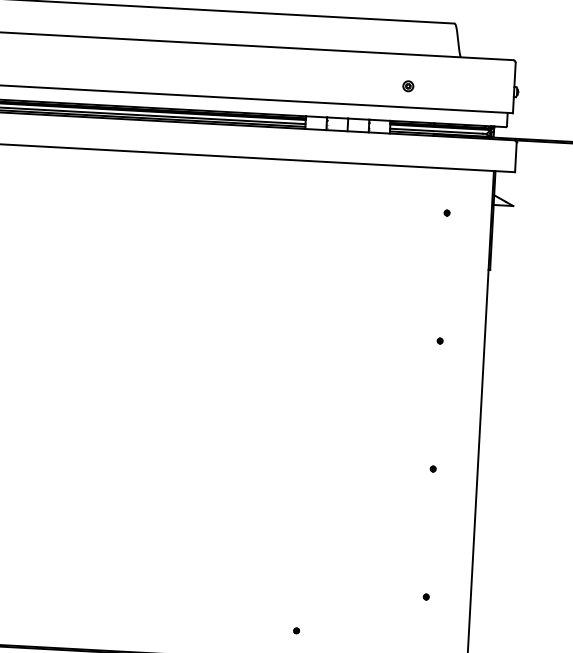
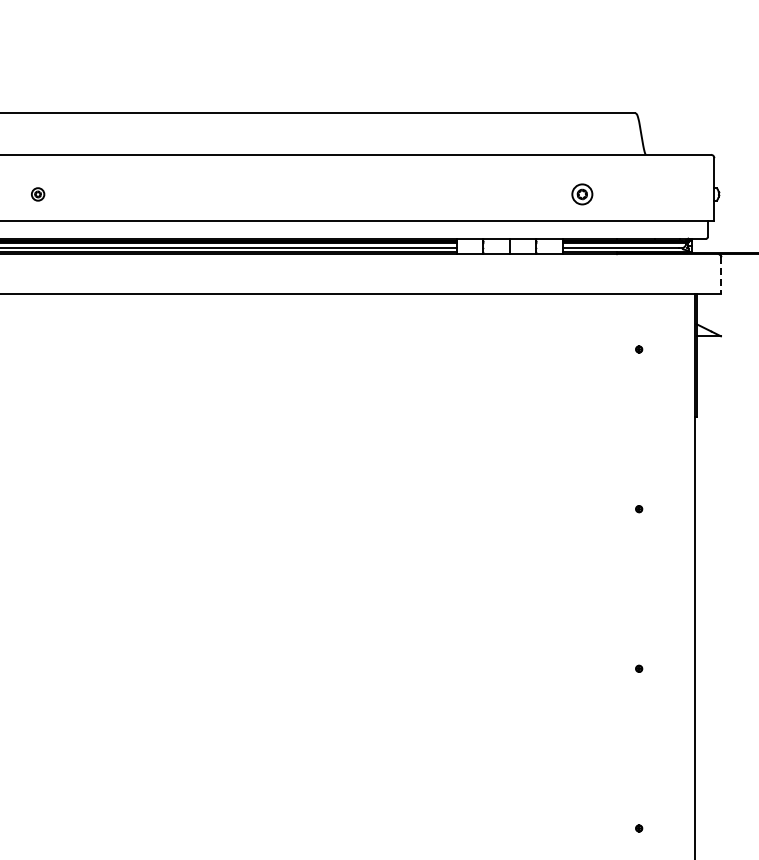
part: (408, 86) -> (582, 194), size x1.6
line: (515, 157) -> (720, 275), solid -> dashed

